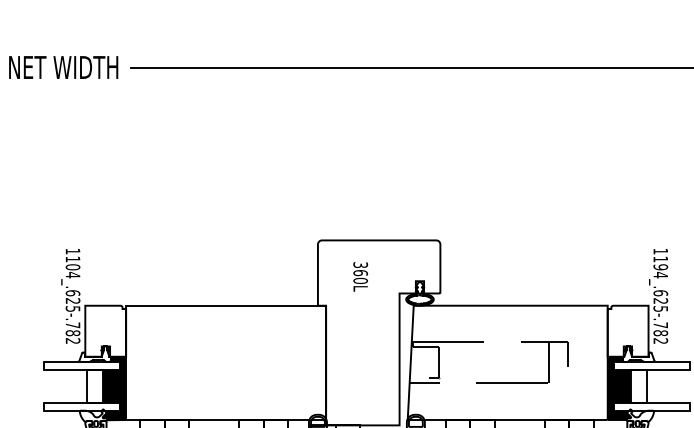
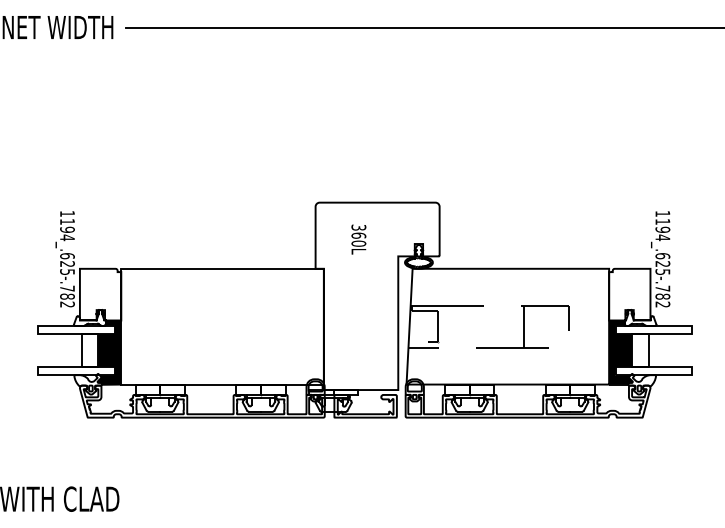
text: (73, 266) -> (67, 229), 1104_.625-.782 -> 1194_.625-.782
line: (548, 362) -> (523, 326), moved

